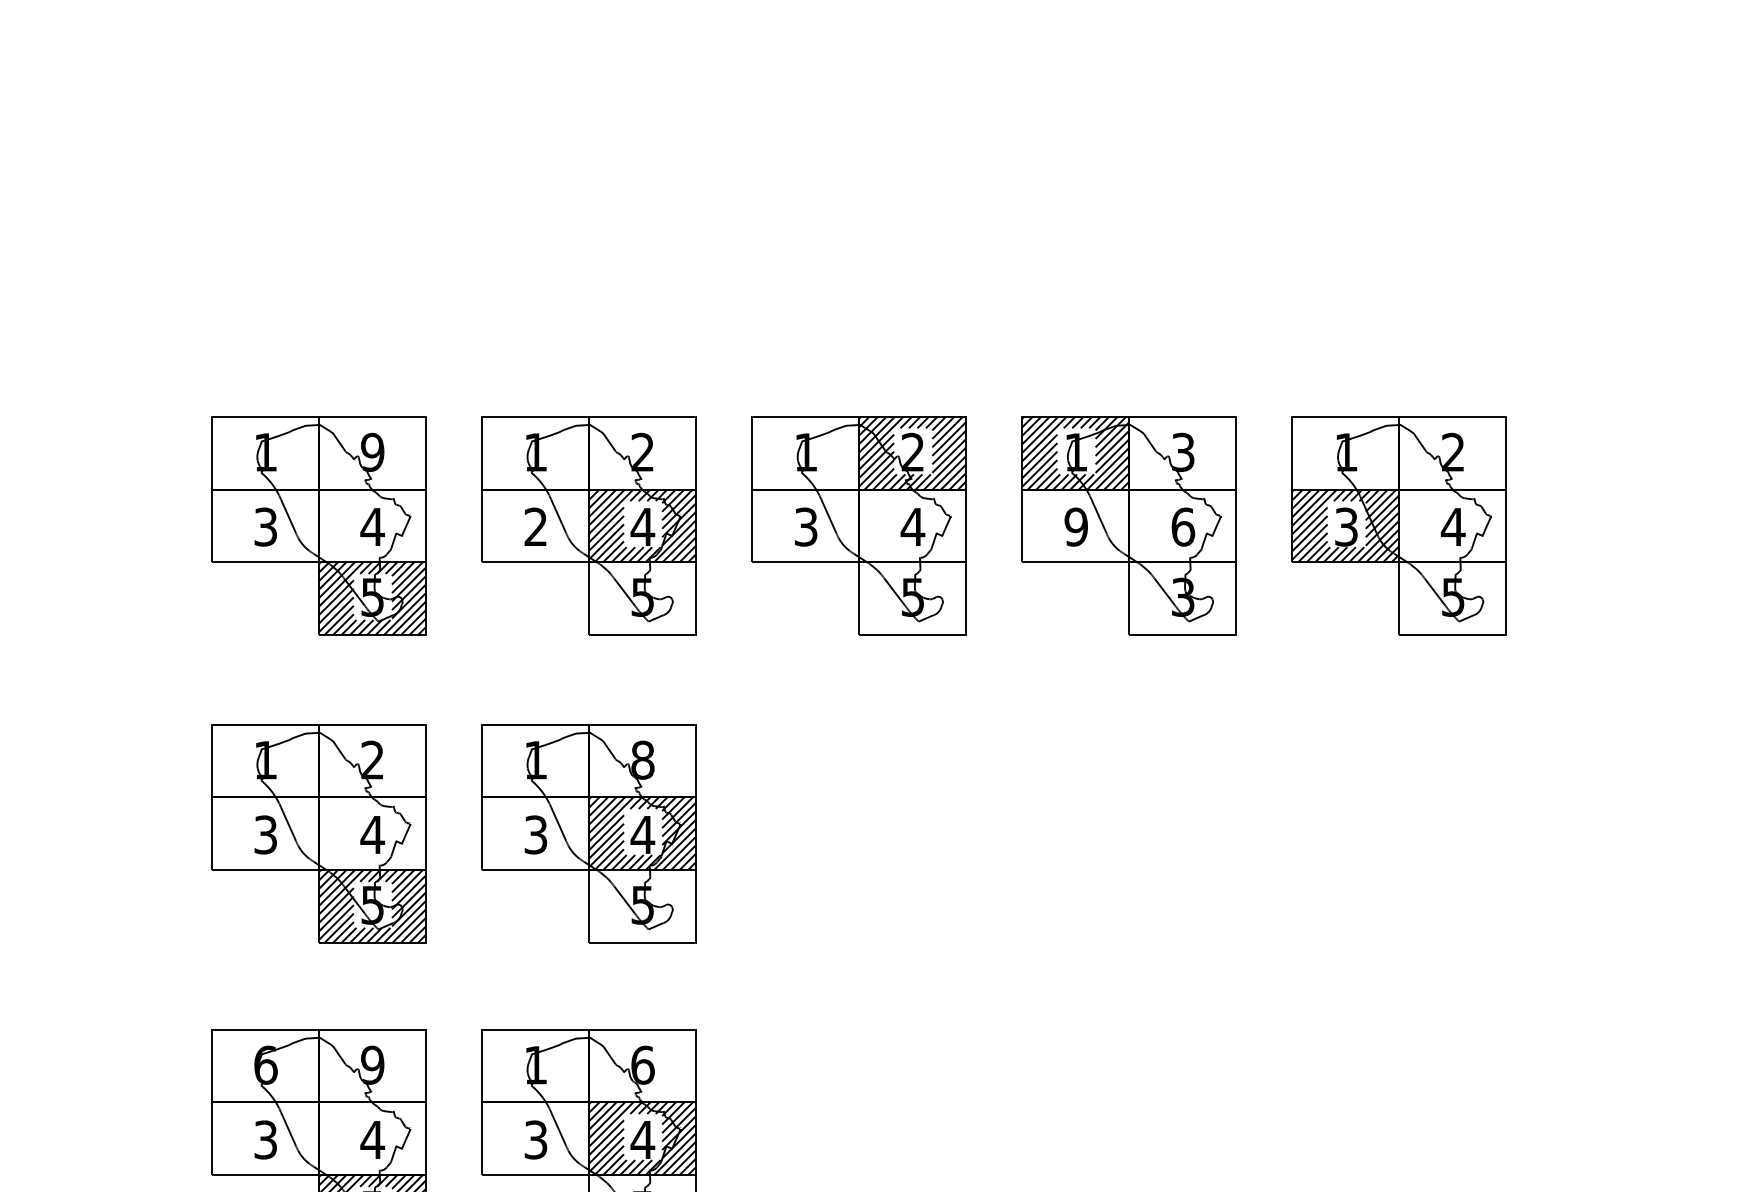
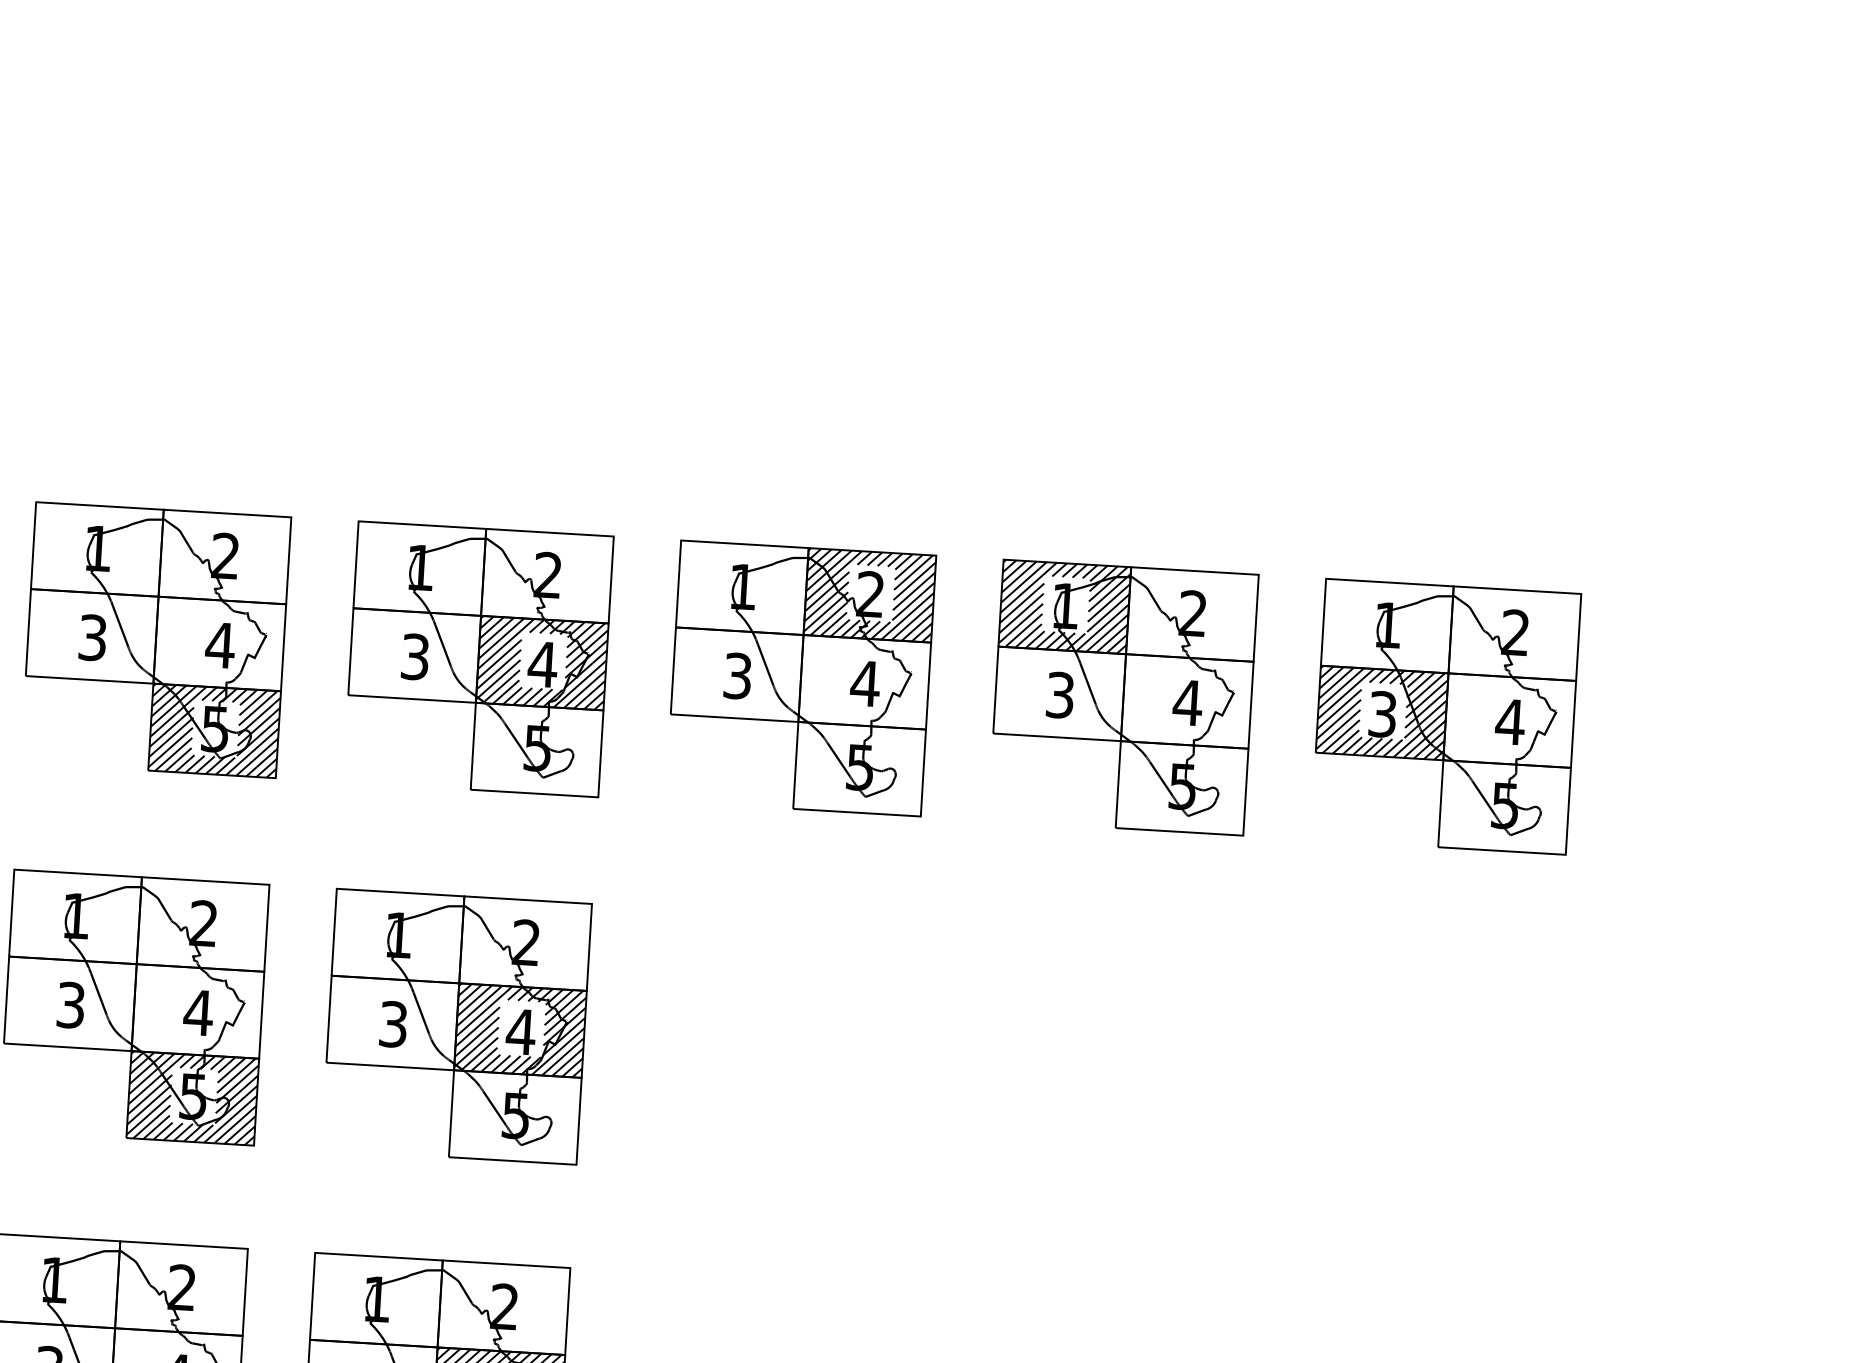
text: (372, 451) -> (225, 555), 9 -> 2
text: (1182, 452) -> (1192, 613), 3 -> 2
text: (535, 526) -> (414, 656), 2 -> 3
text: (1075, 526) -> (1059, 694), 9 -> 3
text: (1182, 526) -> (1187, 702), 6 -> 4
text: (1183, 596) -> (1183, 785), 3 -> 5
text: (642, 759) -> (525, 941), 8 -> 2
text: (265, 1064) -> (54, 1279), 6 -> 1
text: (372, 1064) -> (182, 1286), 9 -> 2
text: (642, 1064) -> (504, 1305), 6 -> 2

